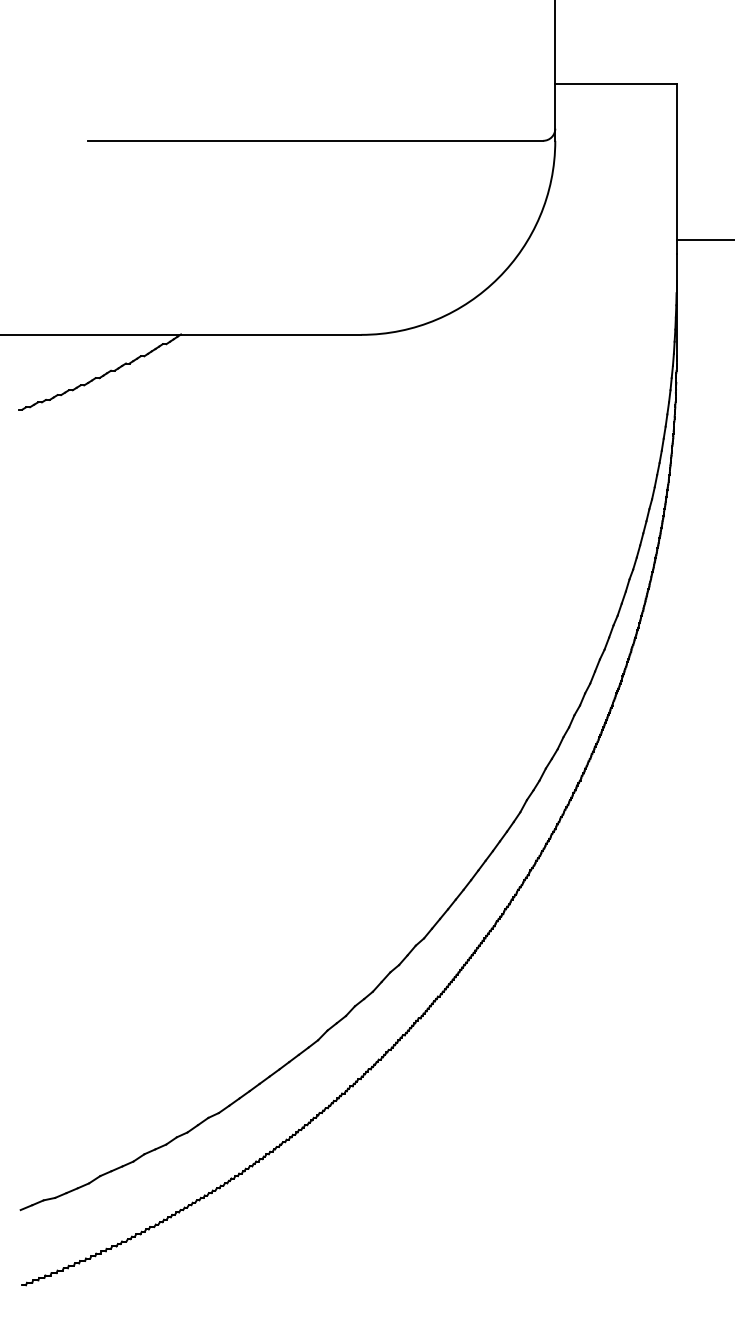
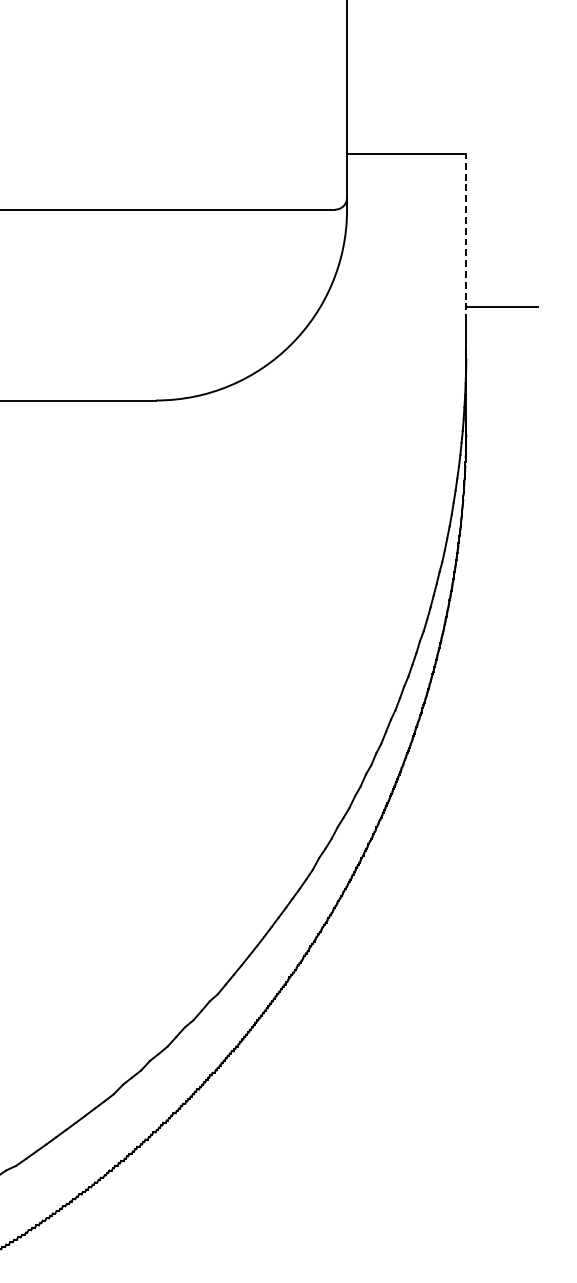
line: (676, 168) -> (466, 236), solid -> dashed

